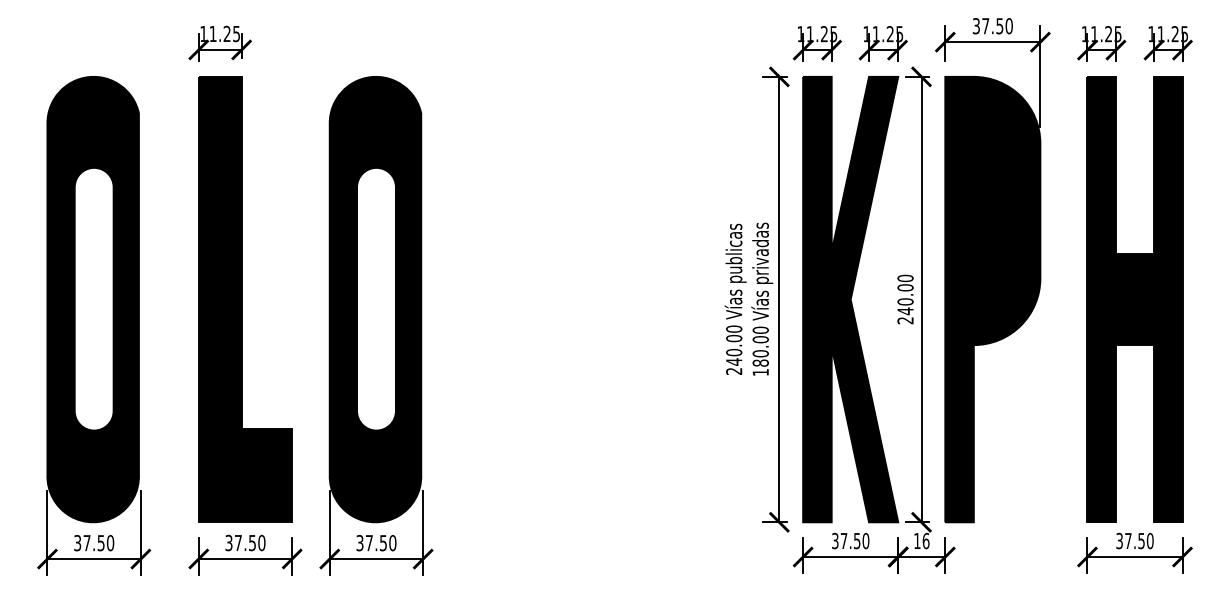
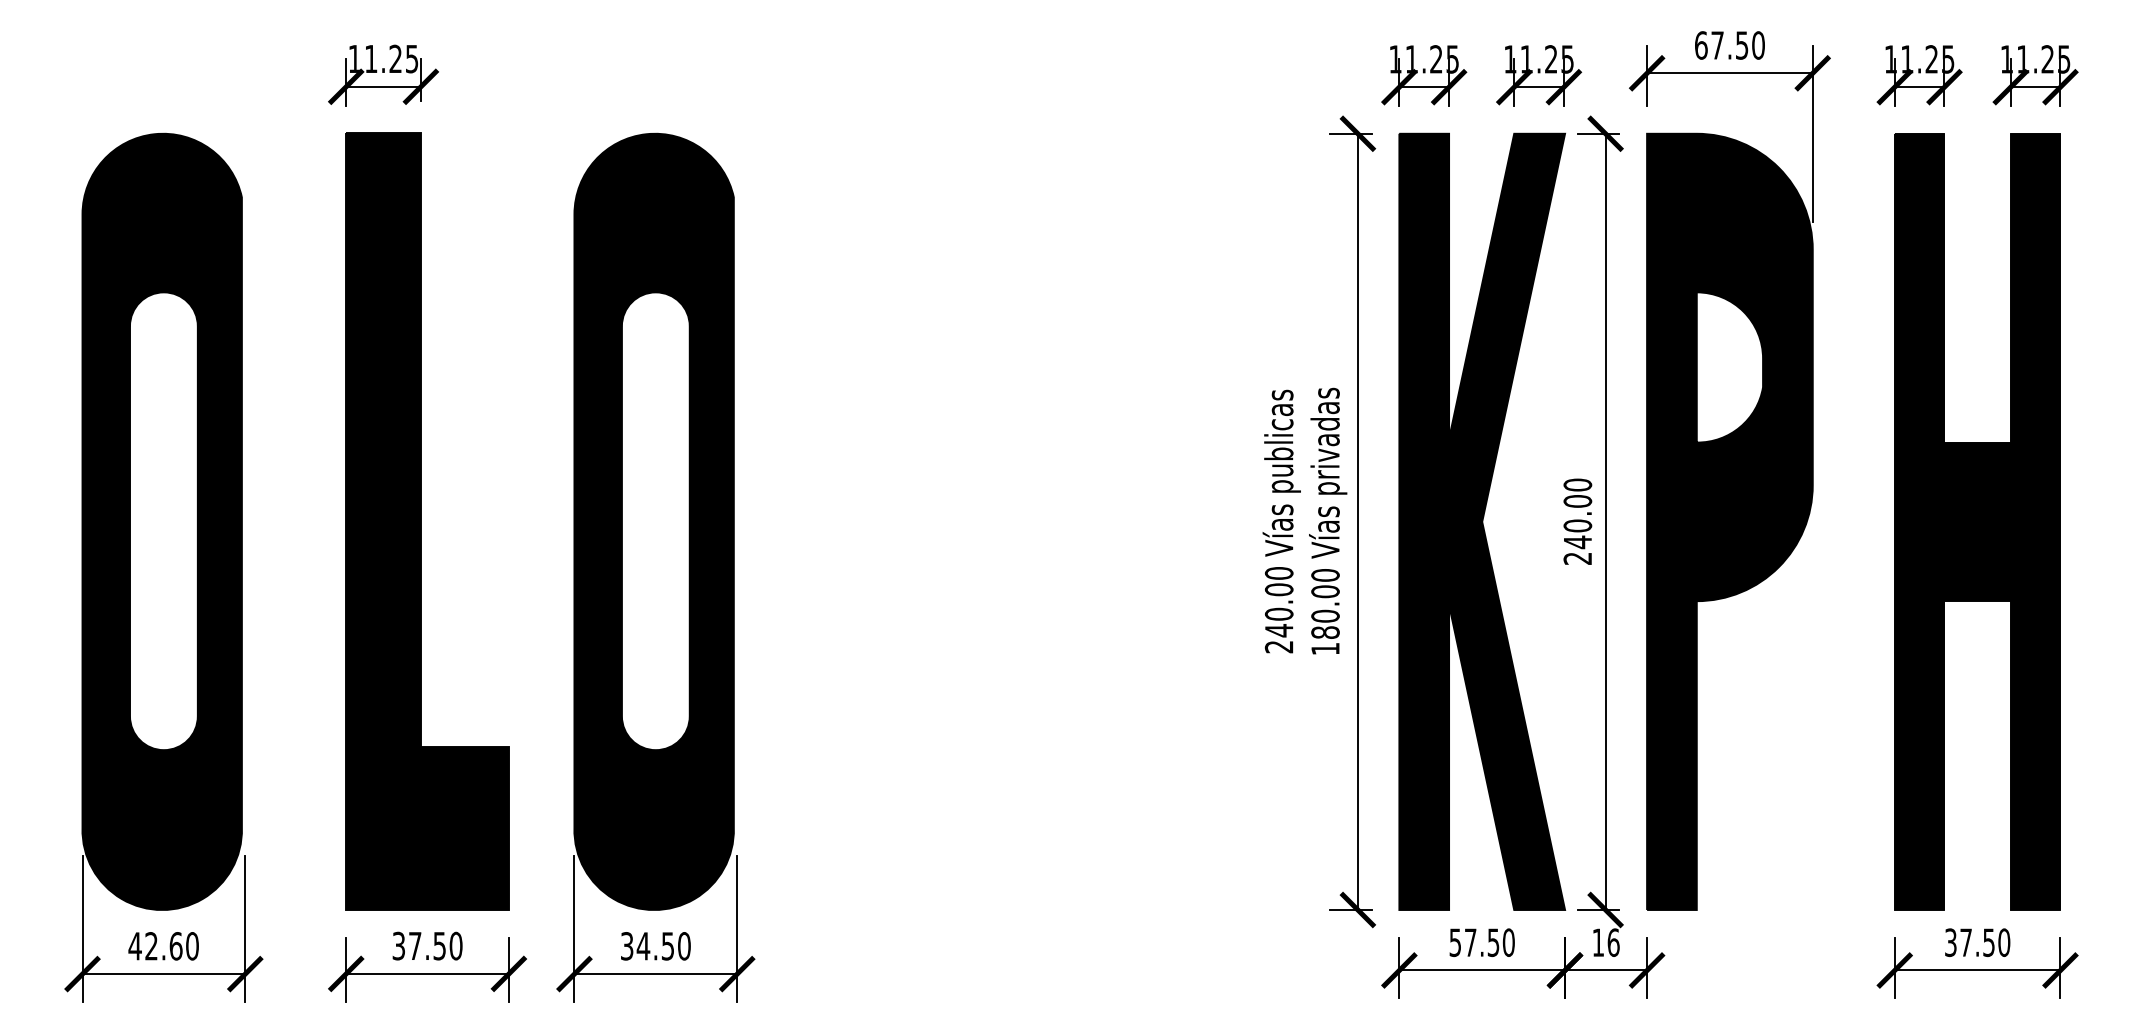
text: (976, 26) -> (1701, 45), 37.50 -> 67.50
text: (835, 540) -> (1455, 941), 37.50 -> 57.50
text: (88, 543) -> (154, 946), 37.50 -> 42.60
text: (369, 543) -> (643, 946), 37.50 -> 34.50

